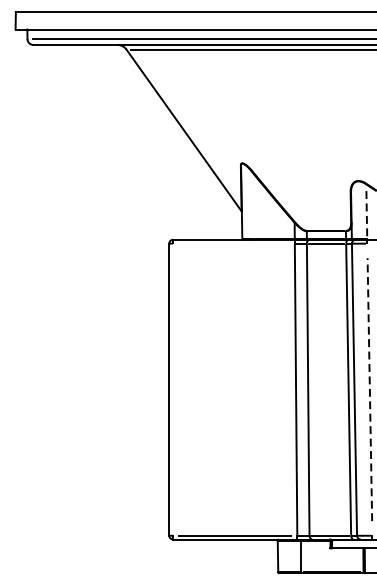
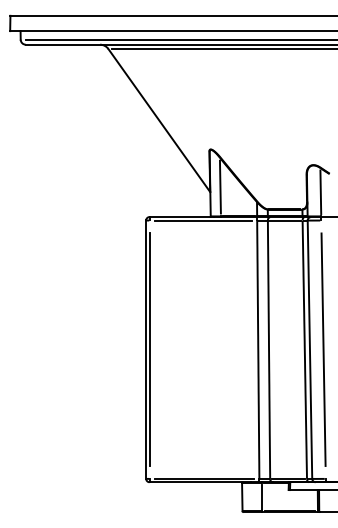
line: (252, 205) -> (219, 186), added
line: (366, 211) -> (320, 192), dashed -> solid
line: (233, 243) -> (202, 220), added
line: (173, 389) -> (149, 349), added
line: (369, 389) -> (323, 349), dashed -> solid

